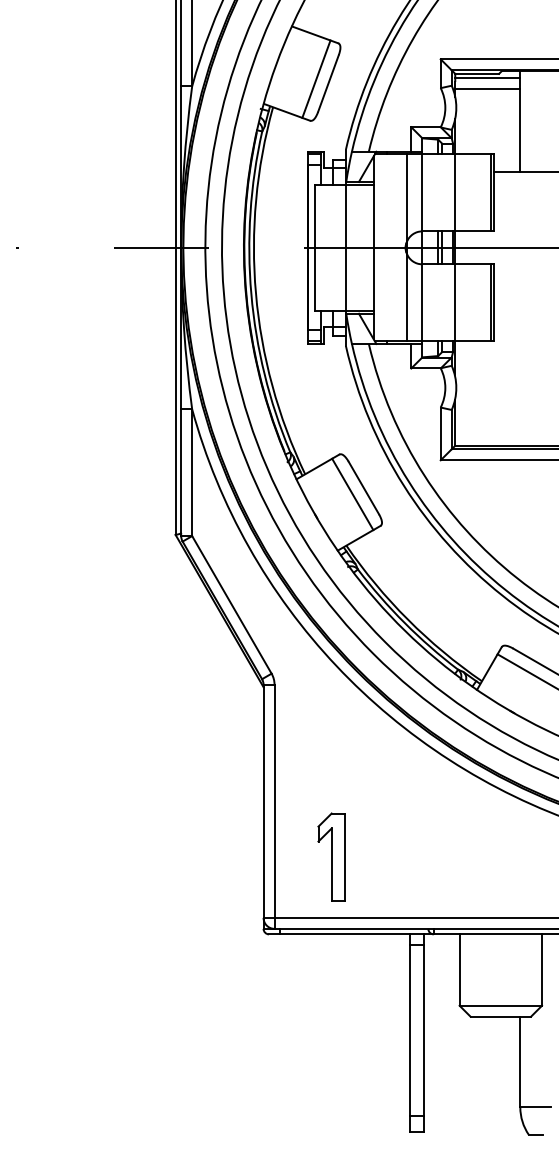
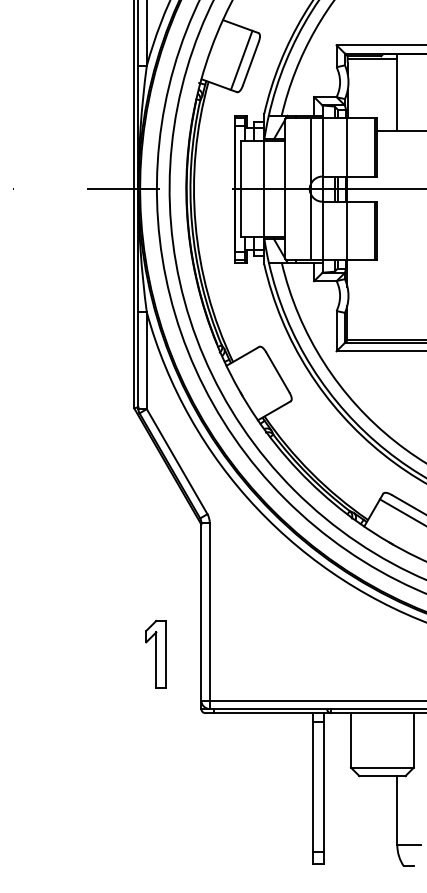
line: (487, 88) -> (372, 67), removed
line: (352, 494) -> (269, 377), removed
part: (330, 856) -> (155, 653), moved

